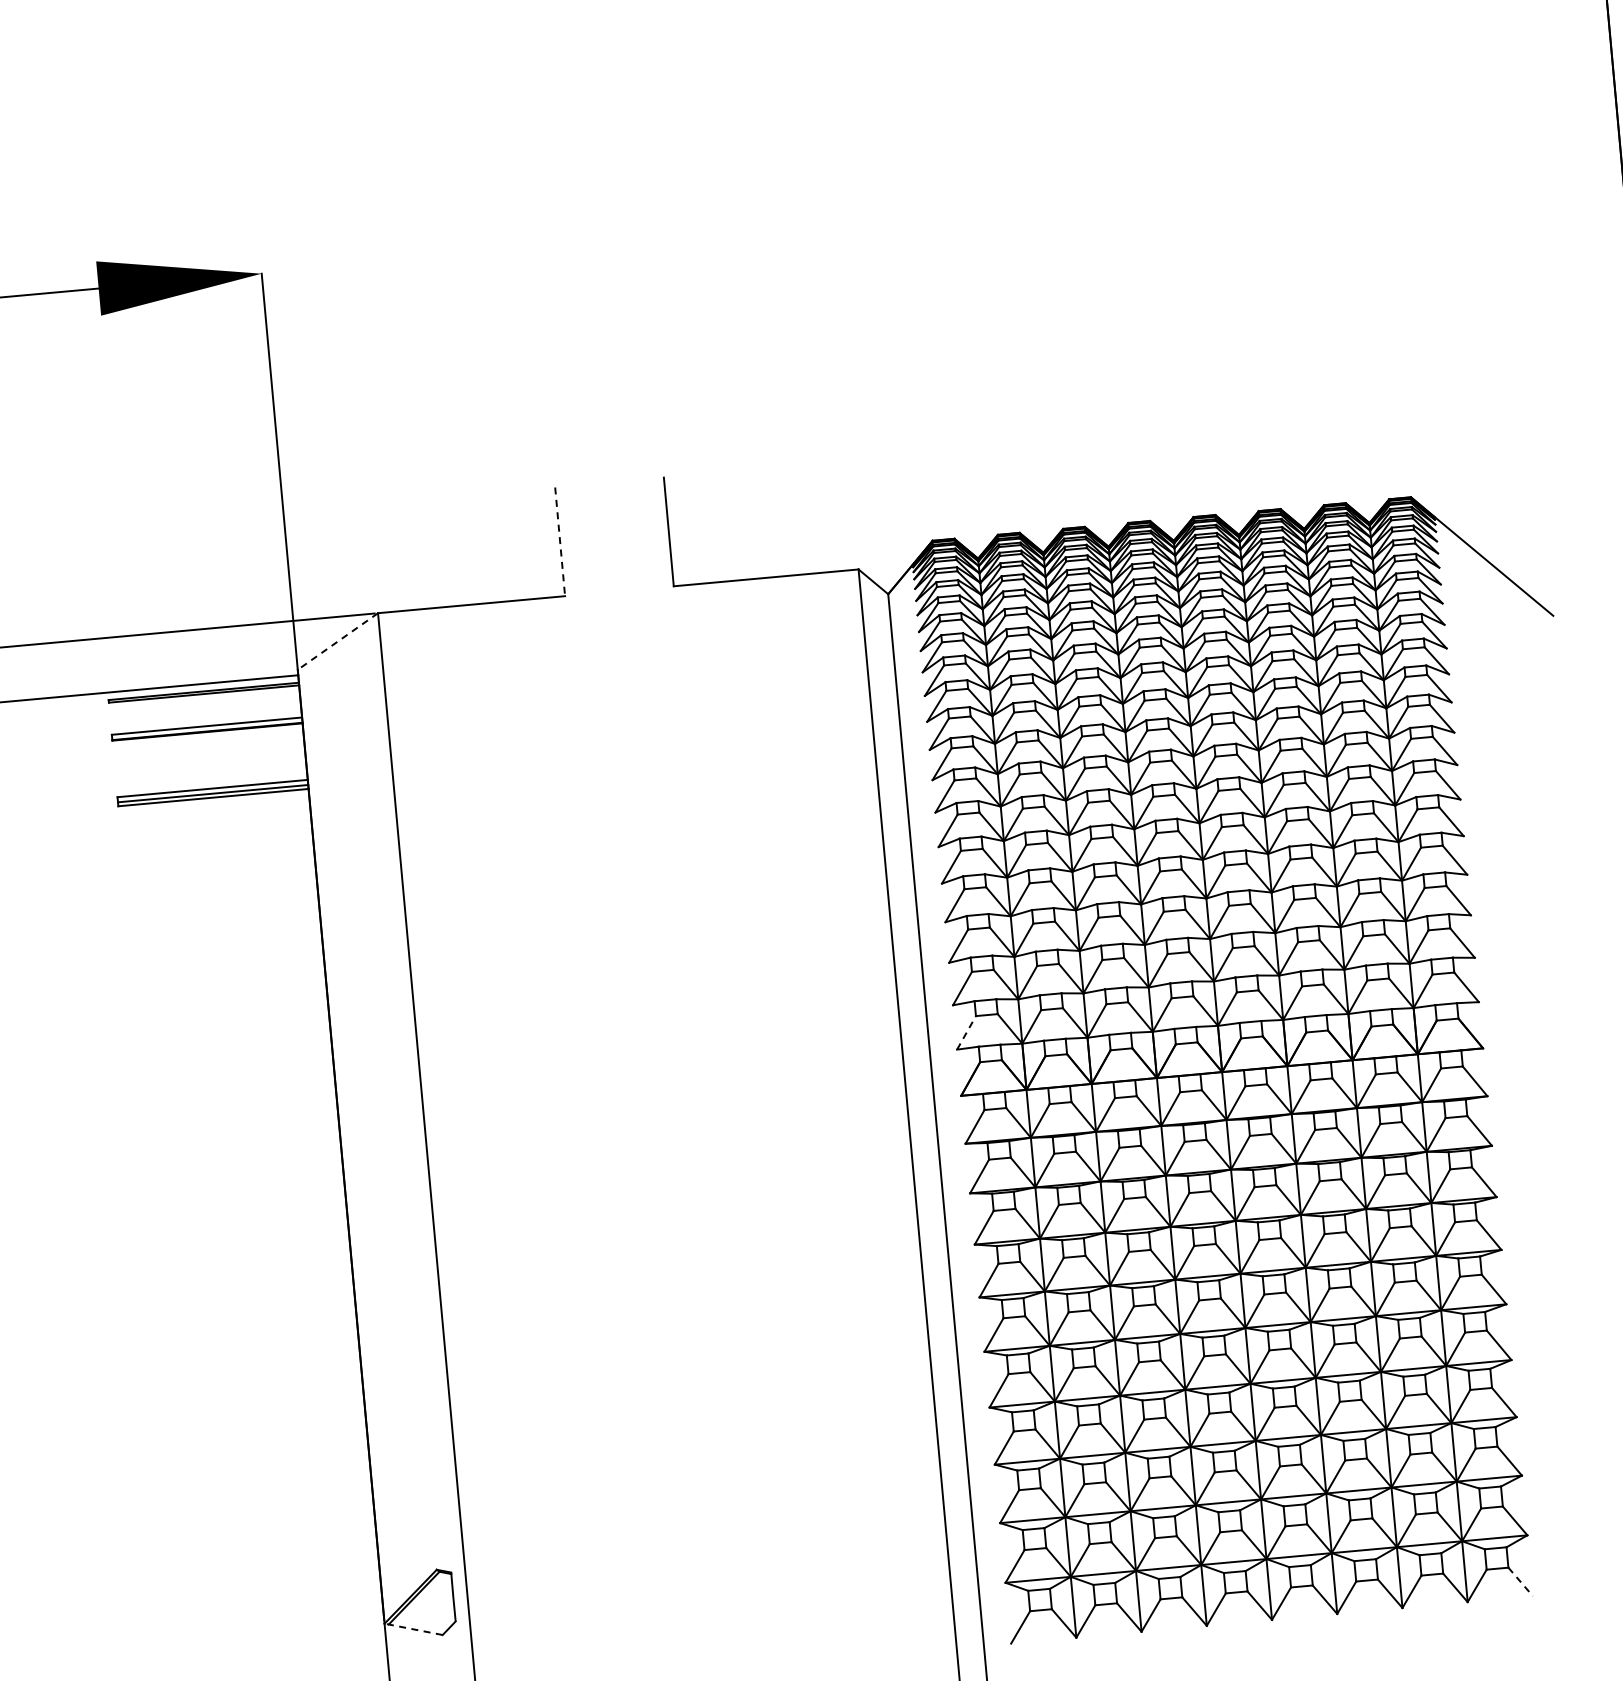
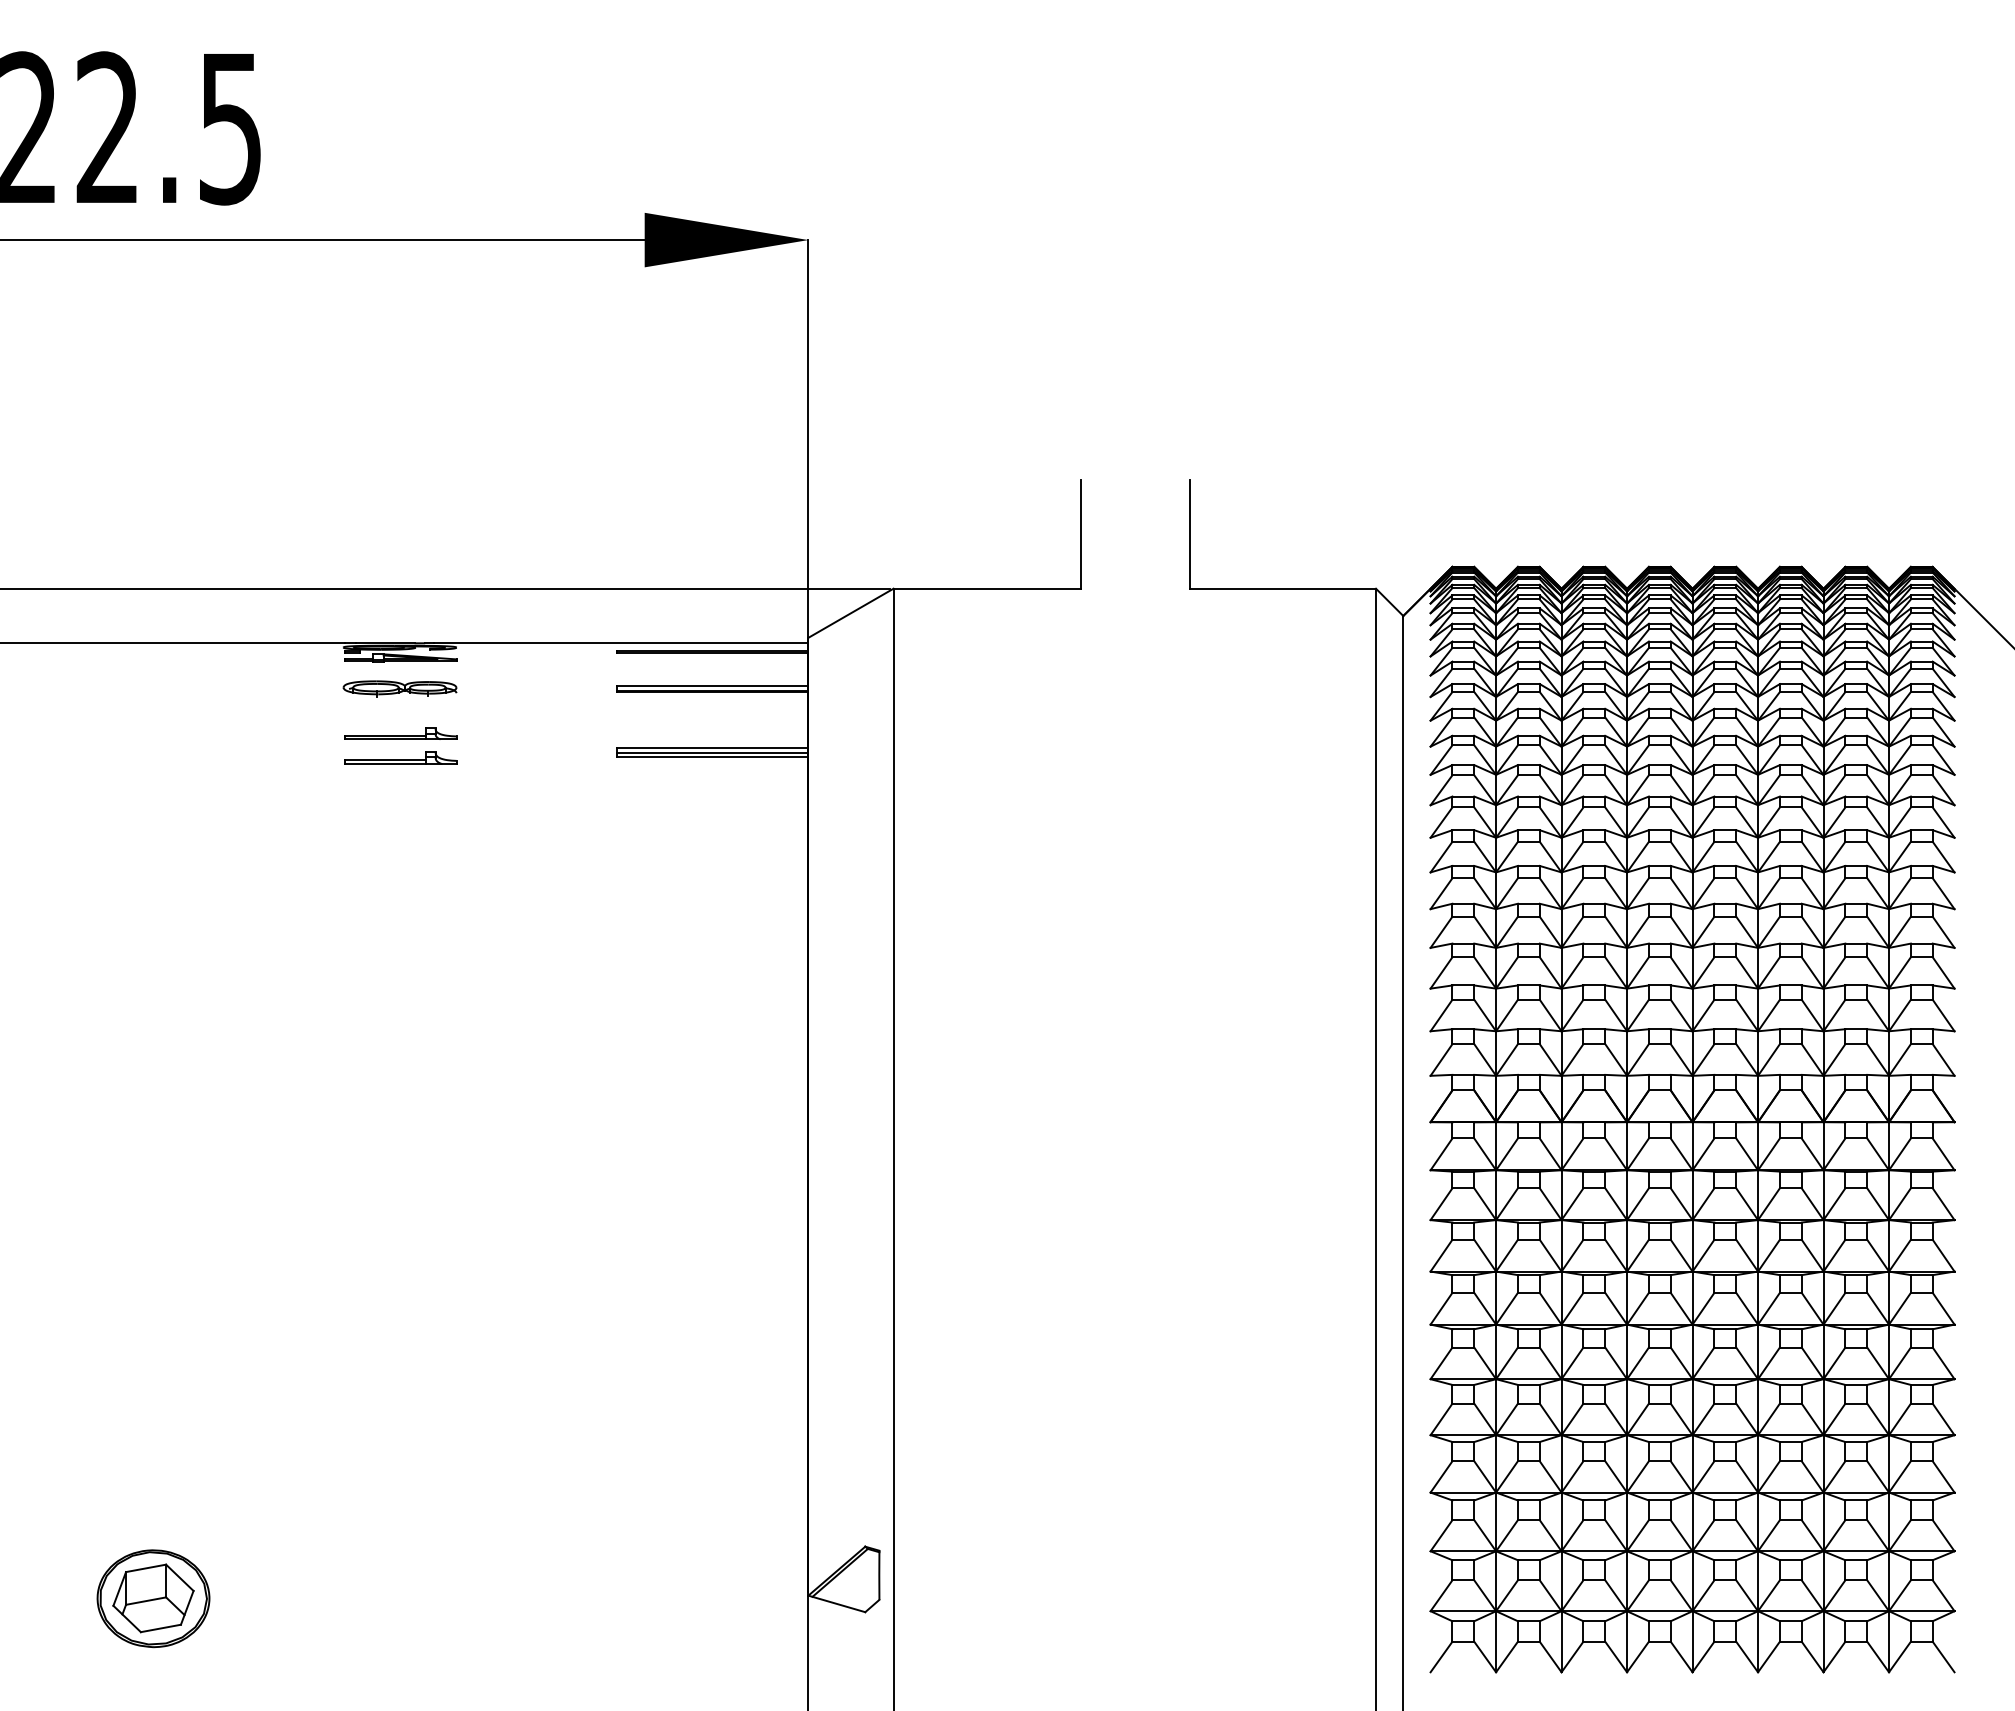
line: (560, 542) -> (1081, 534), dashed -> solid
line: (337, 641) -> (850, 613), dashed -> solid
line: (966, 1032) -> (1441, 1059), dashed -> solid
line: (1520, 1582) -> (1943, 1657), dashed -> solid
line: (413, 1628) -> (836, 1603), dashed -> solid

